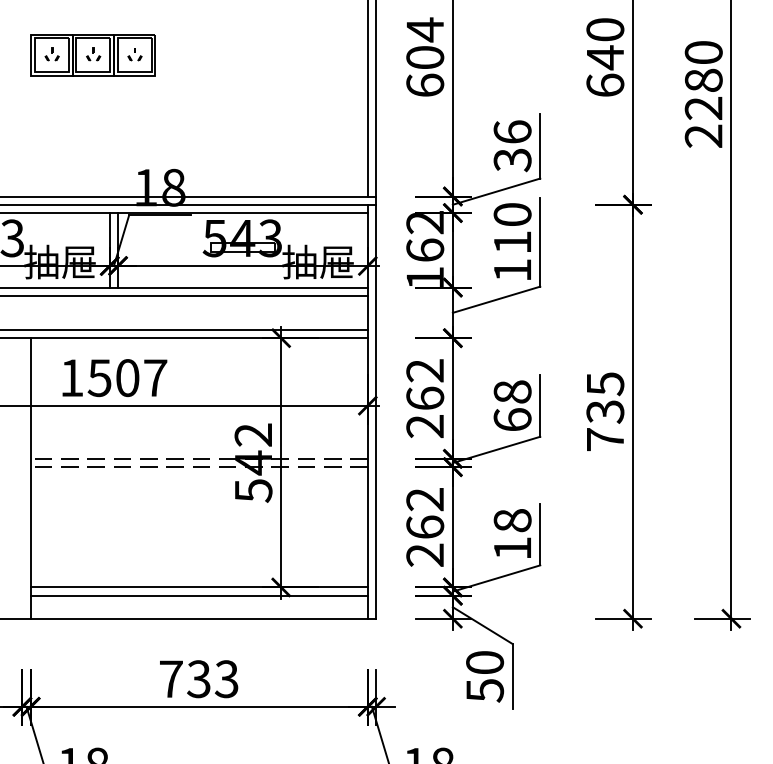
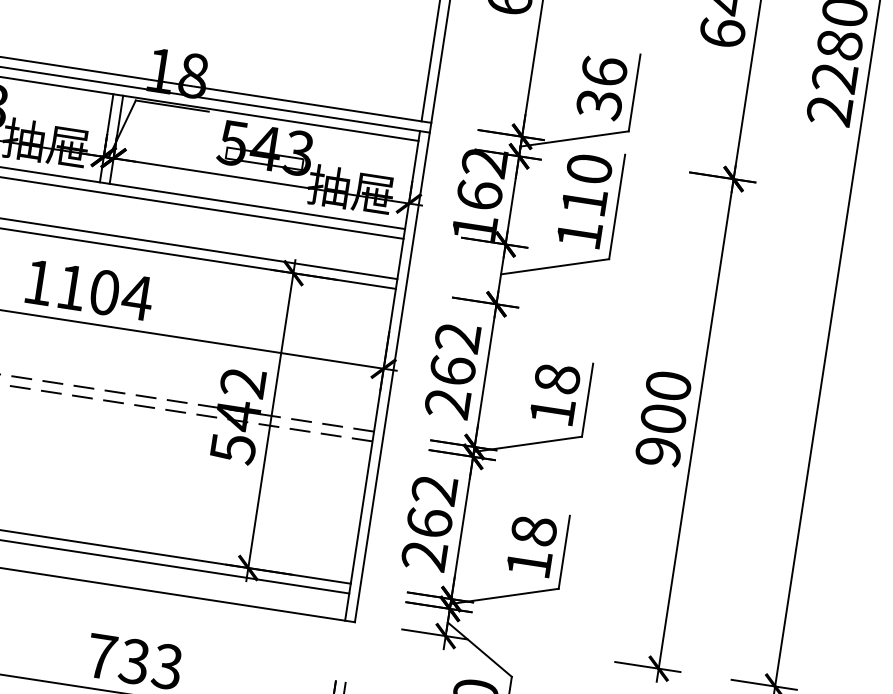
text: (127, 378) -> (104, 293), 1507 -> 1104
text: (605, 411) -> (663, 418), 735 -> 900
text: (512, 419) -> (552, 411), 68 -> 18

